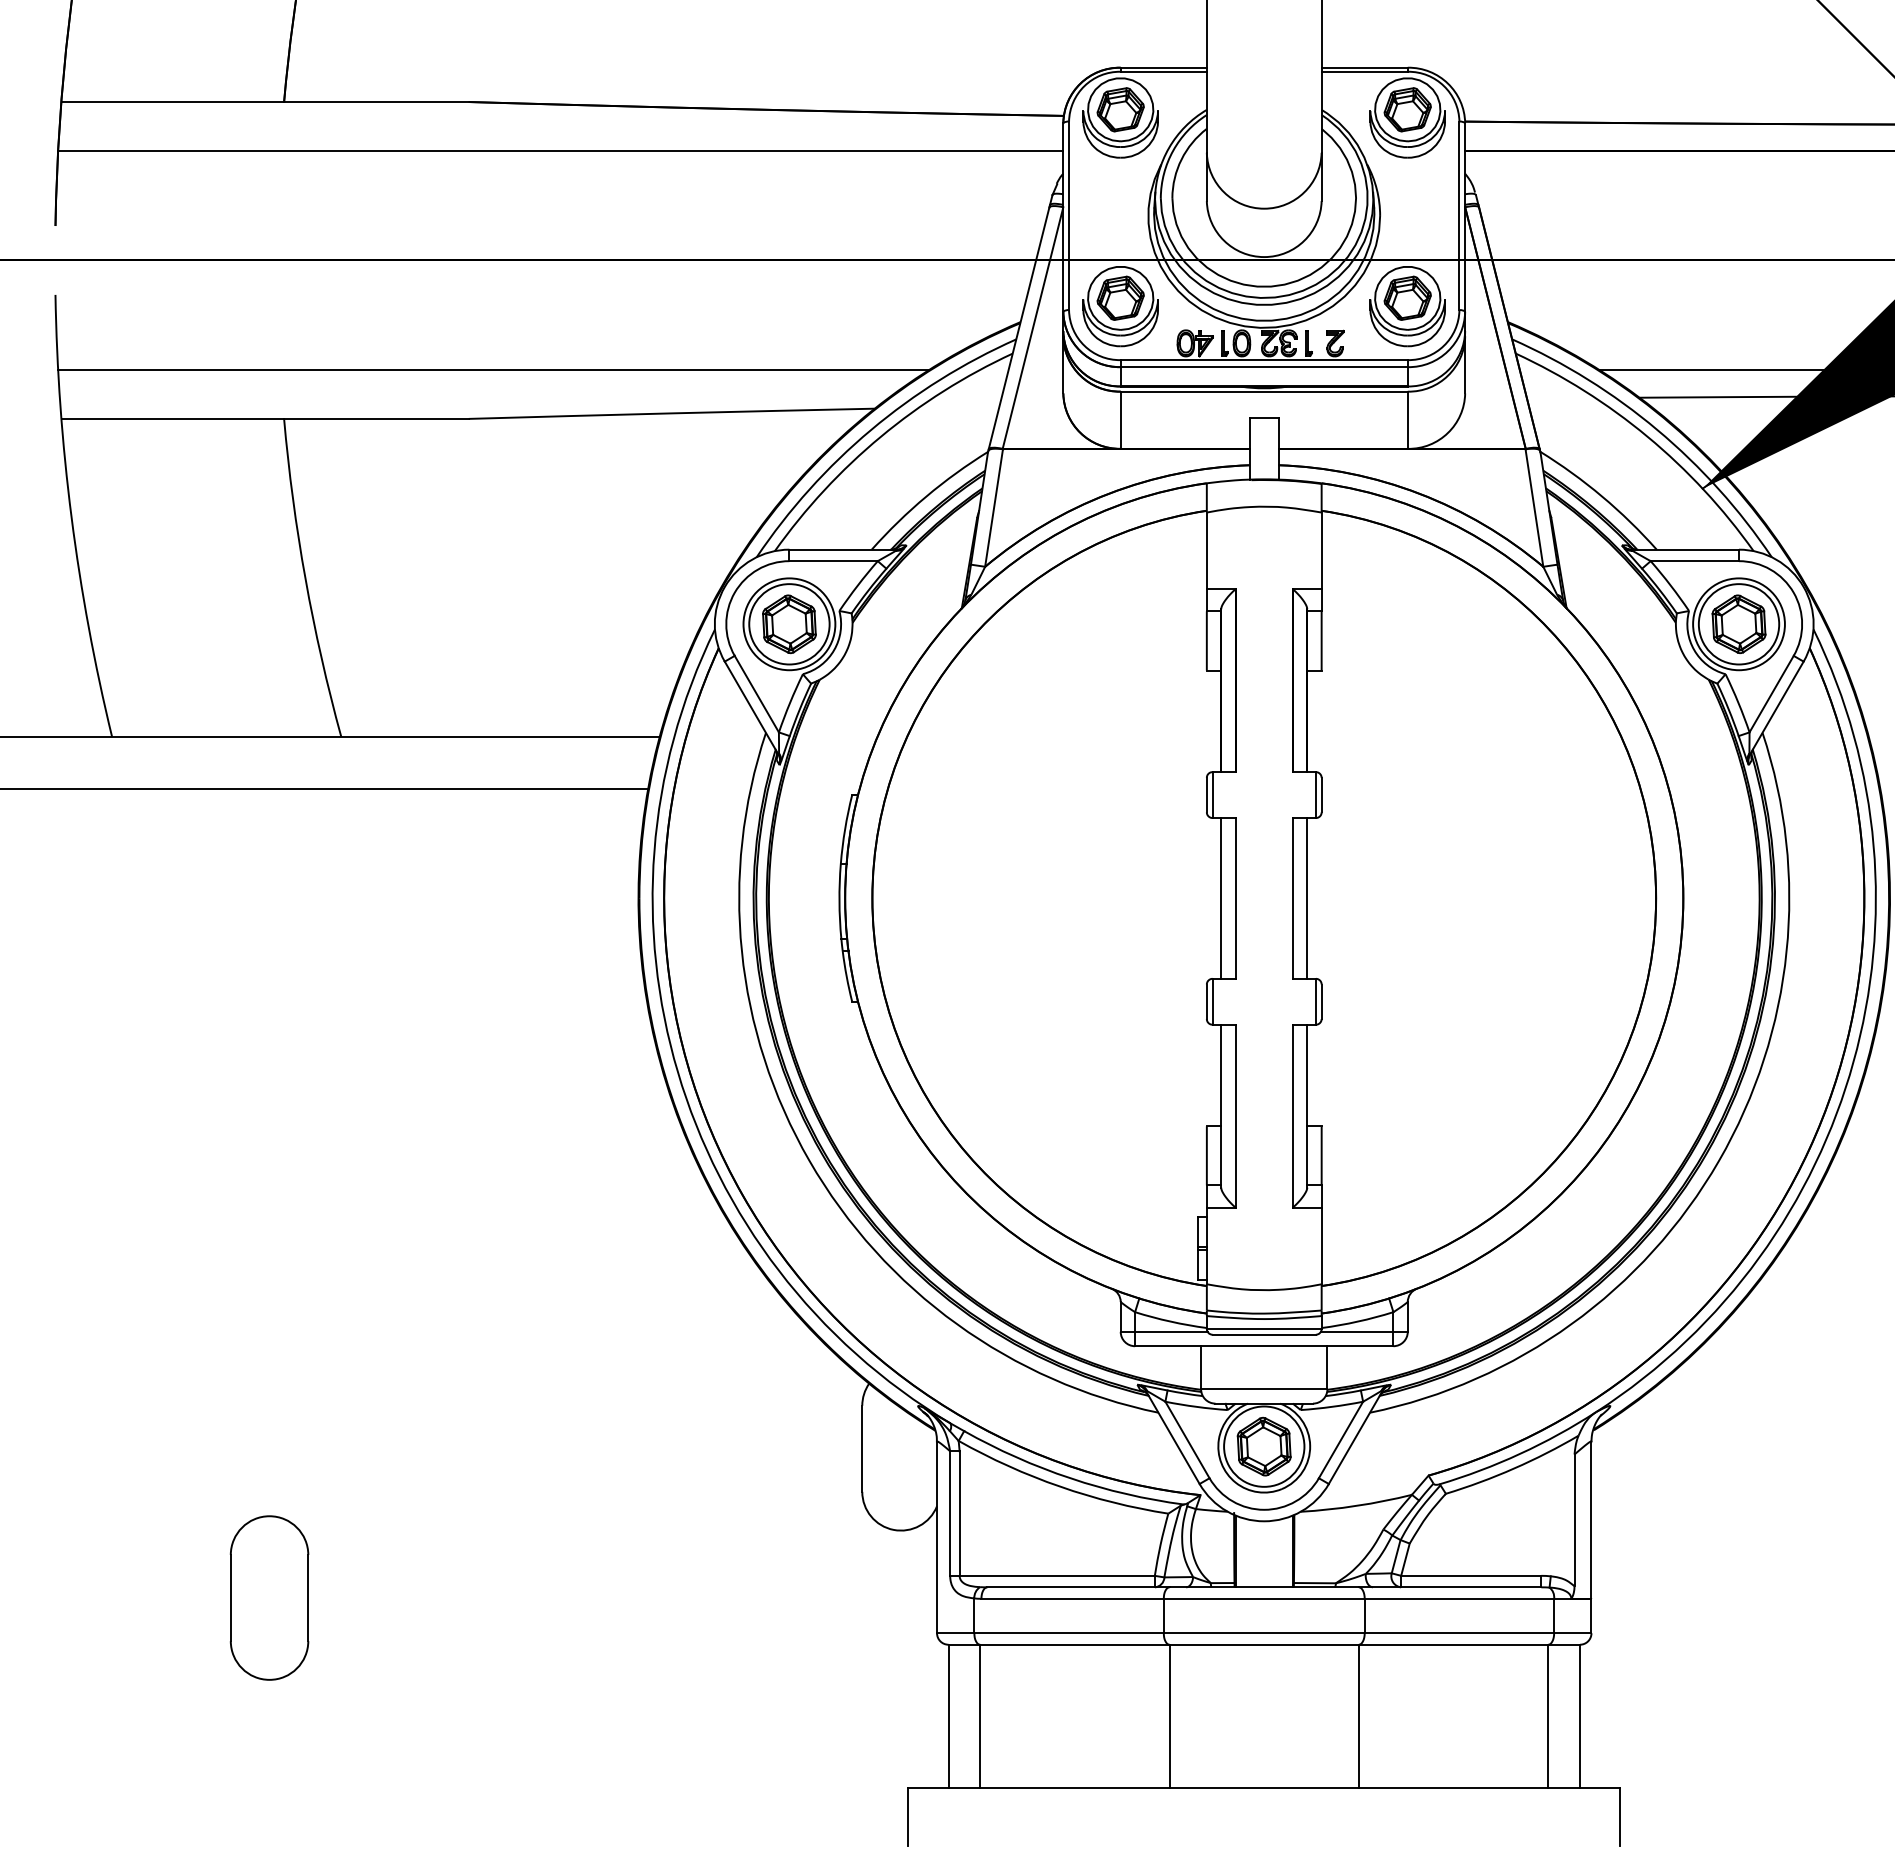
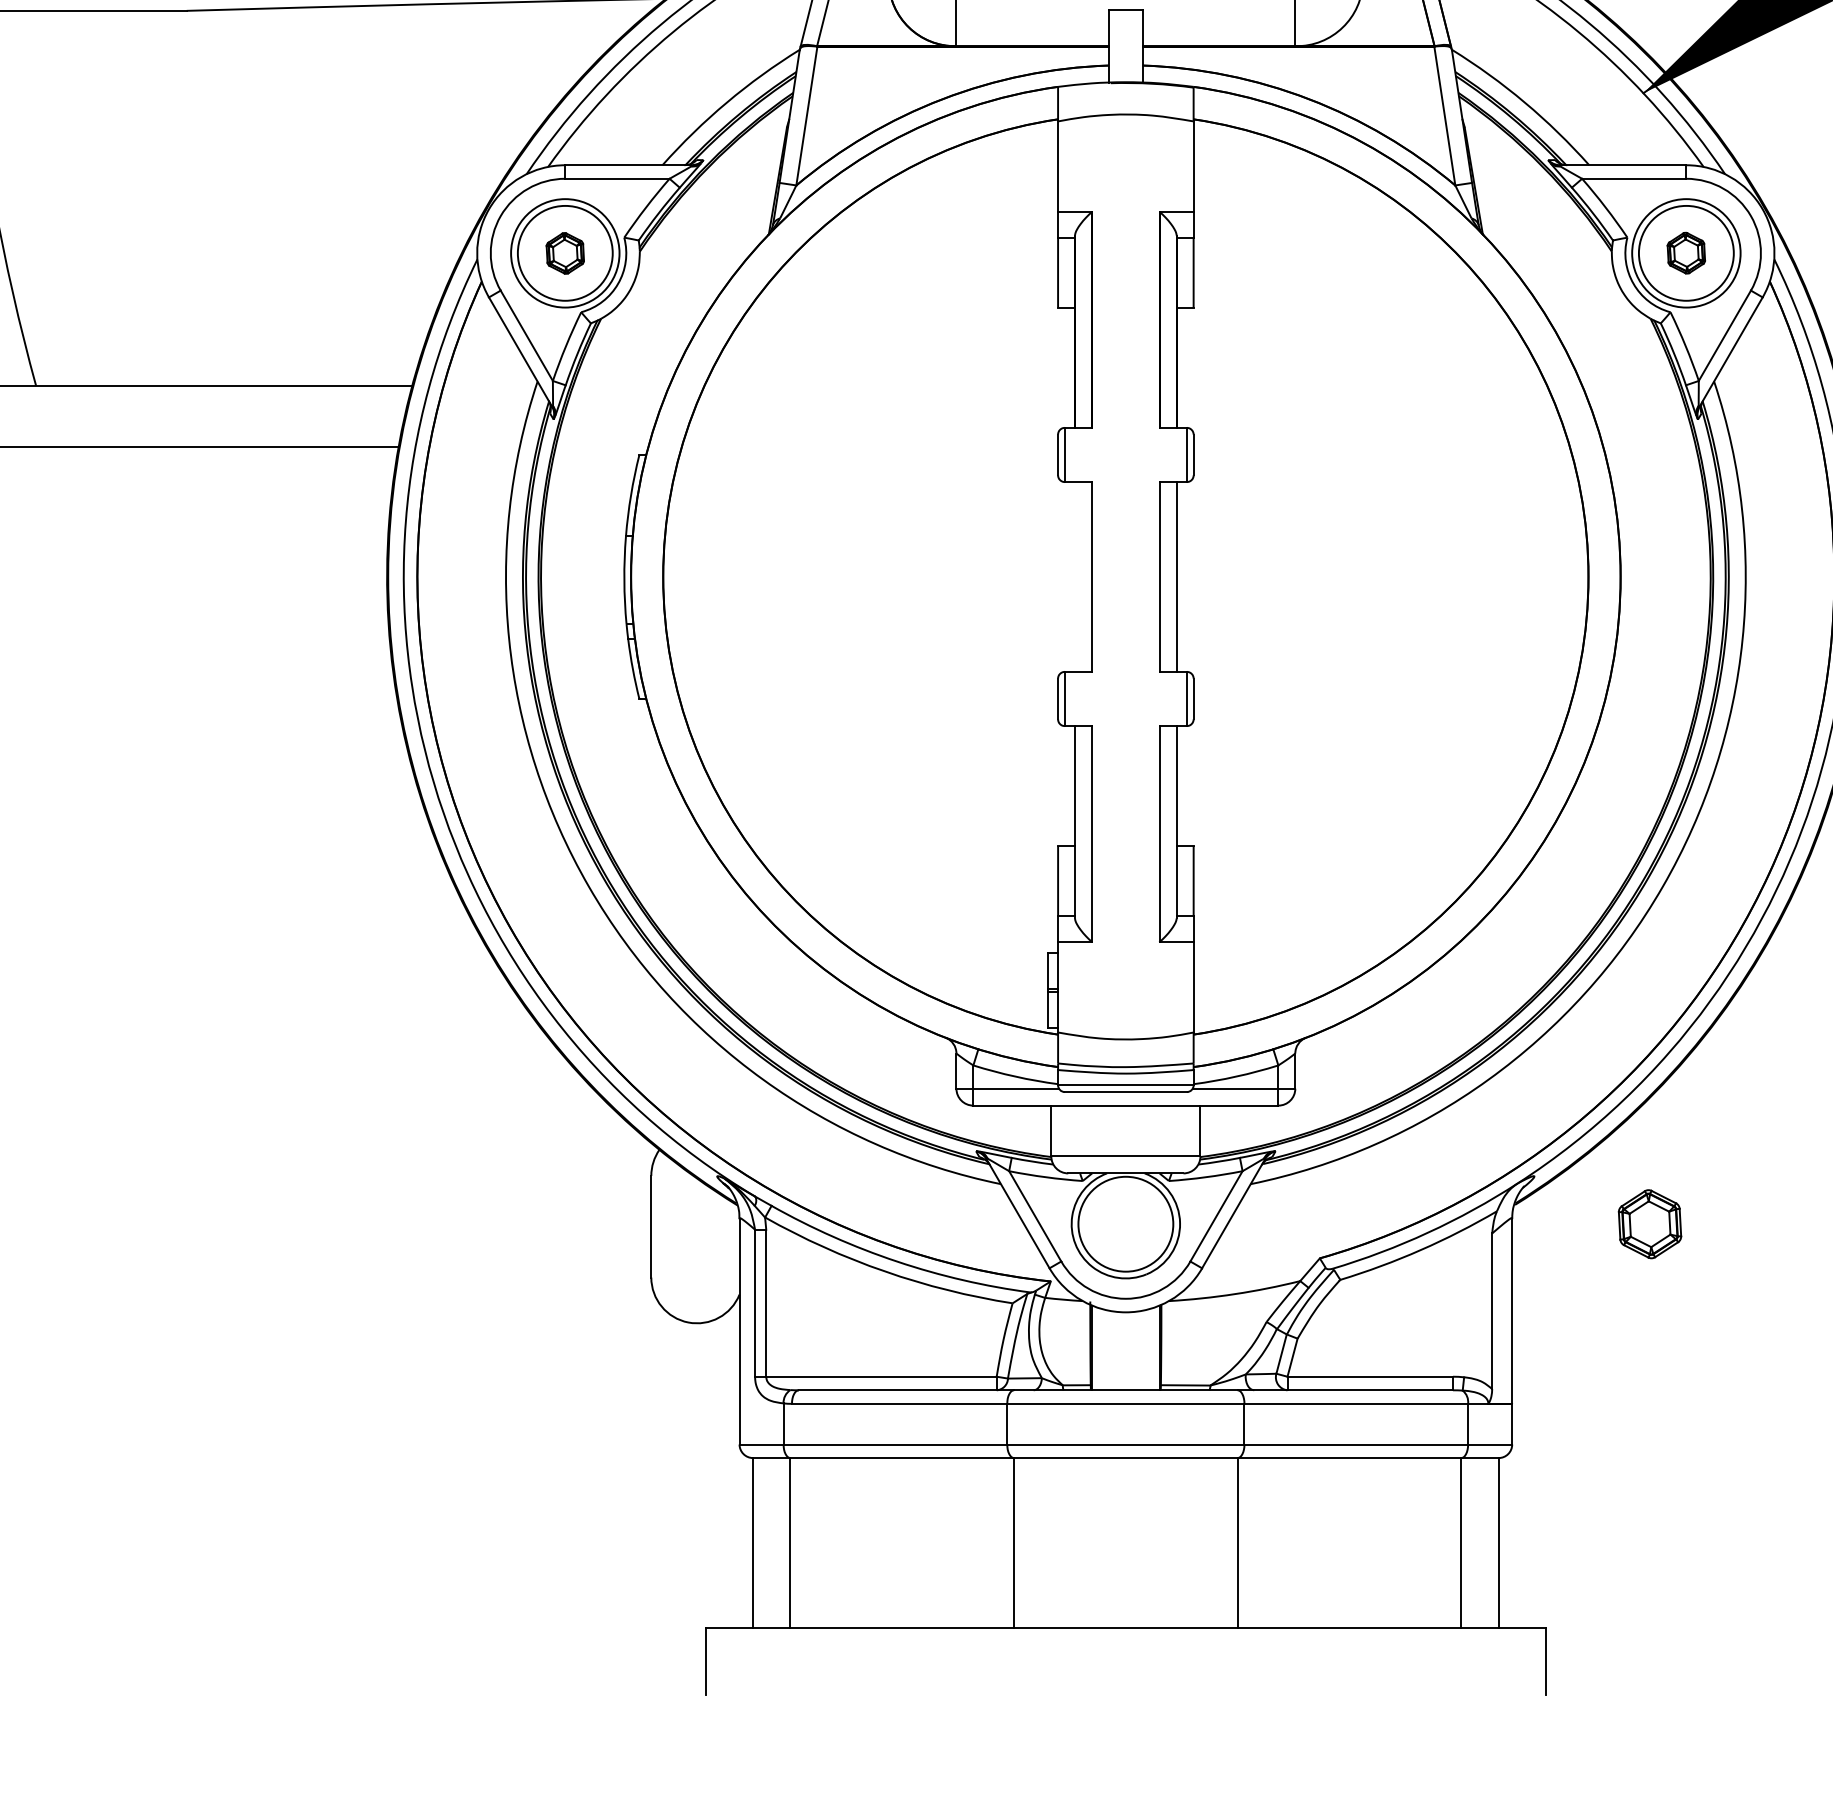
part: (1738, 623) -> (1685, 252), size x0.6
part: (789, 624) -> (565, 253), size x0.6
line: (1221, 898) -> (1075, 577), removed
part: (1263, 1446) -> (1649, 1224), moved

